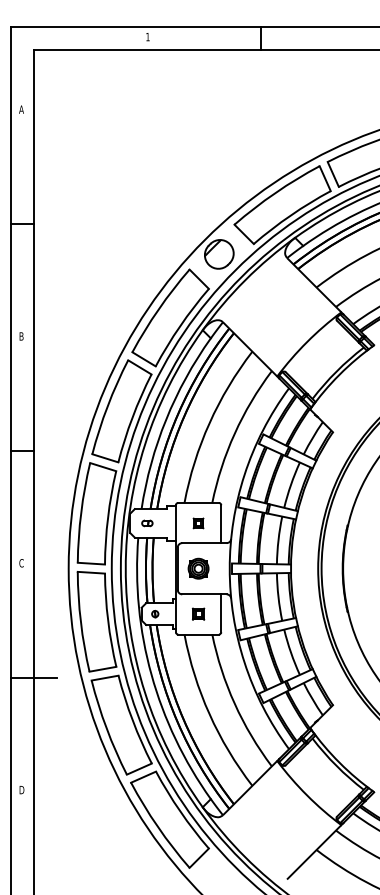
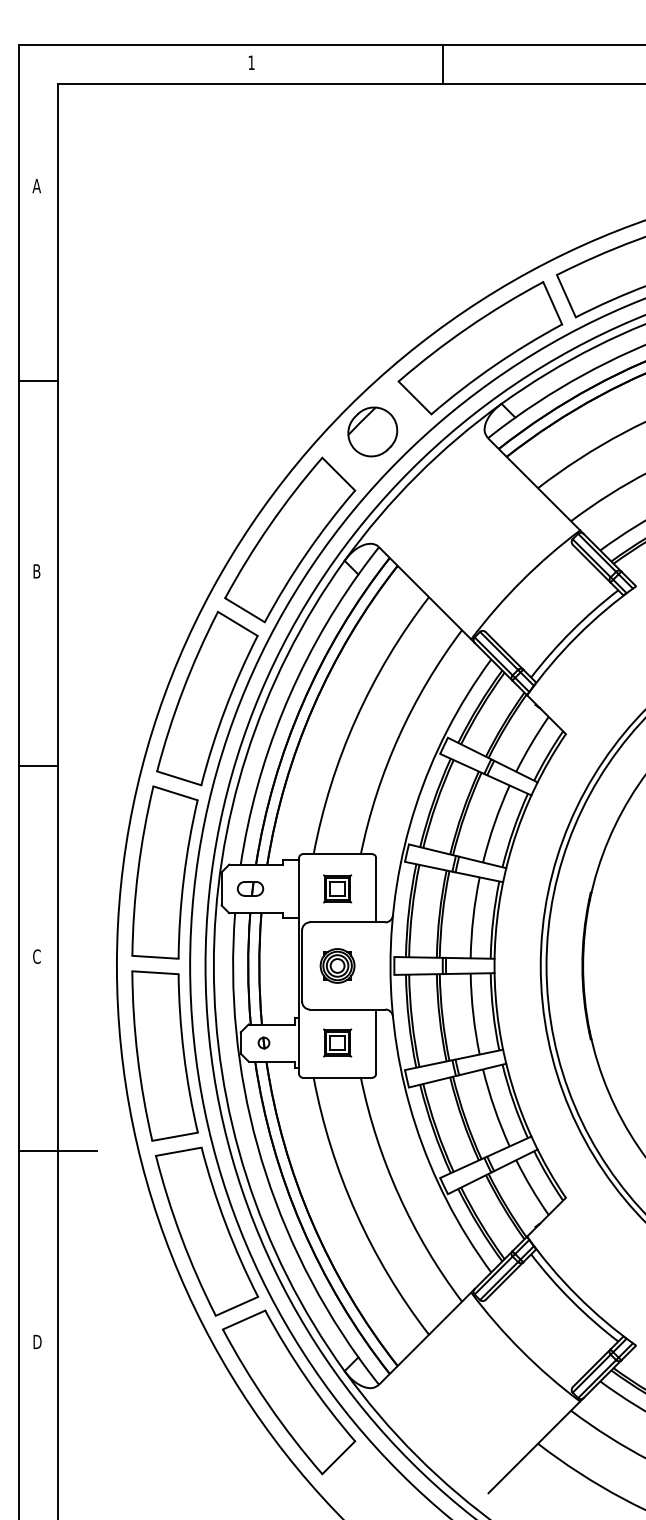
part: (147, 523) -> (250, 889), size x1.43
part: (198, 523) -> (337, 889), size x1.67
part: (198, 614) -> (337, 1043), size x1.43

